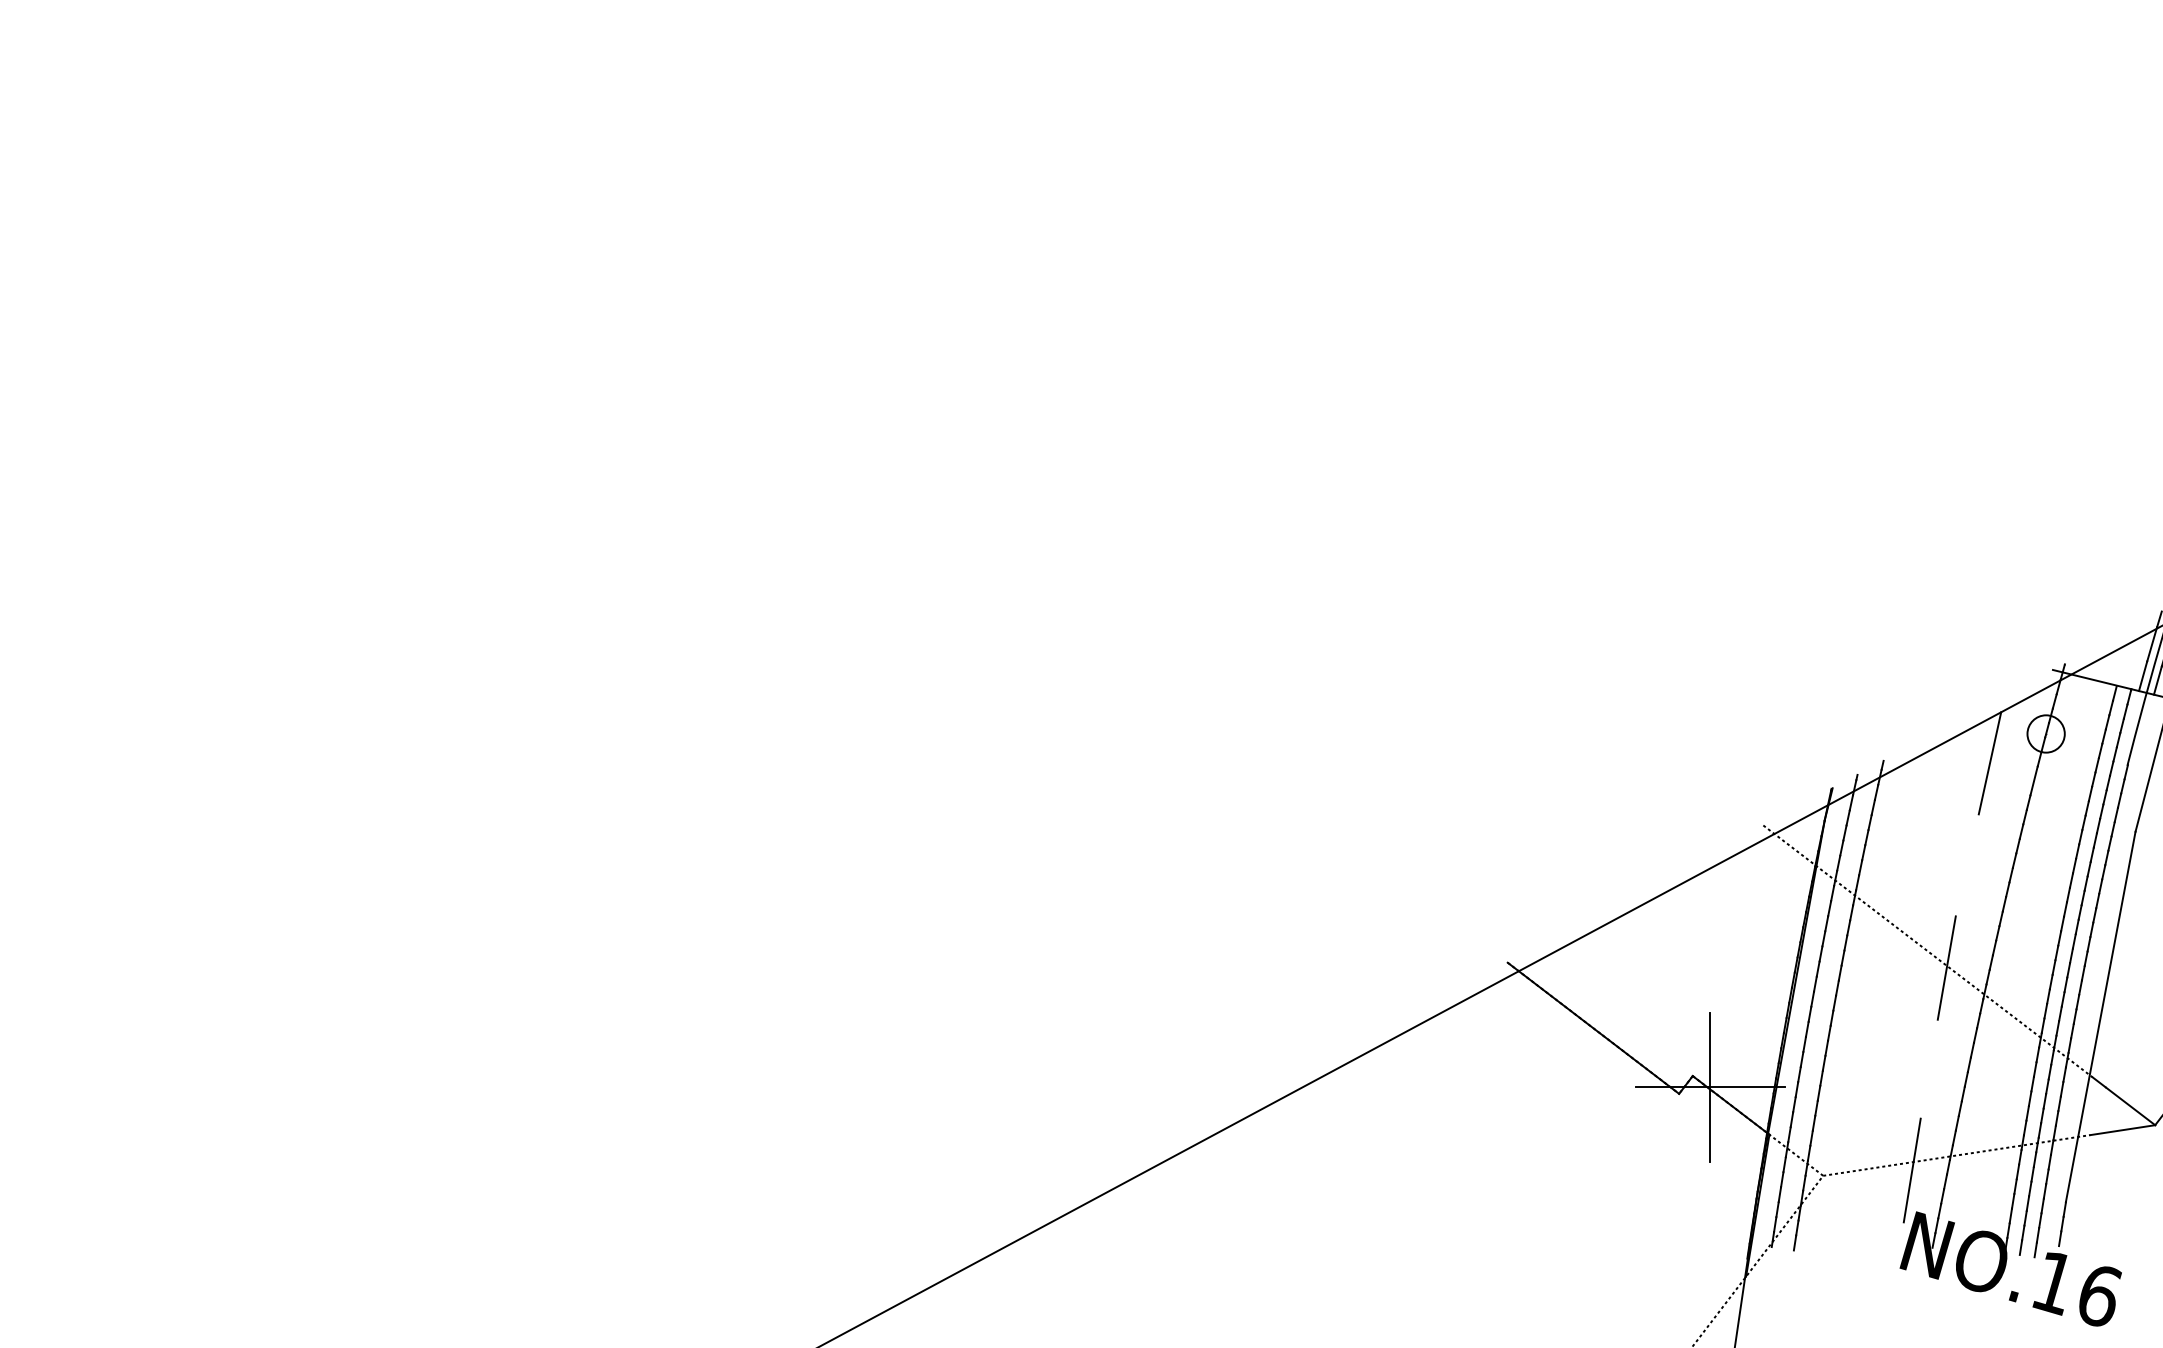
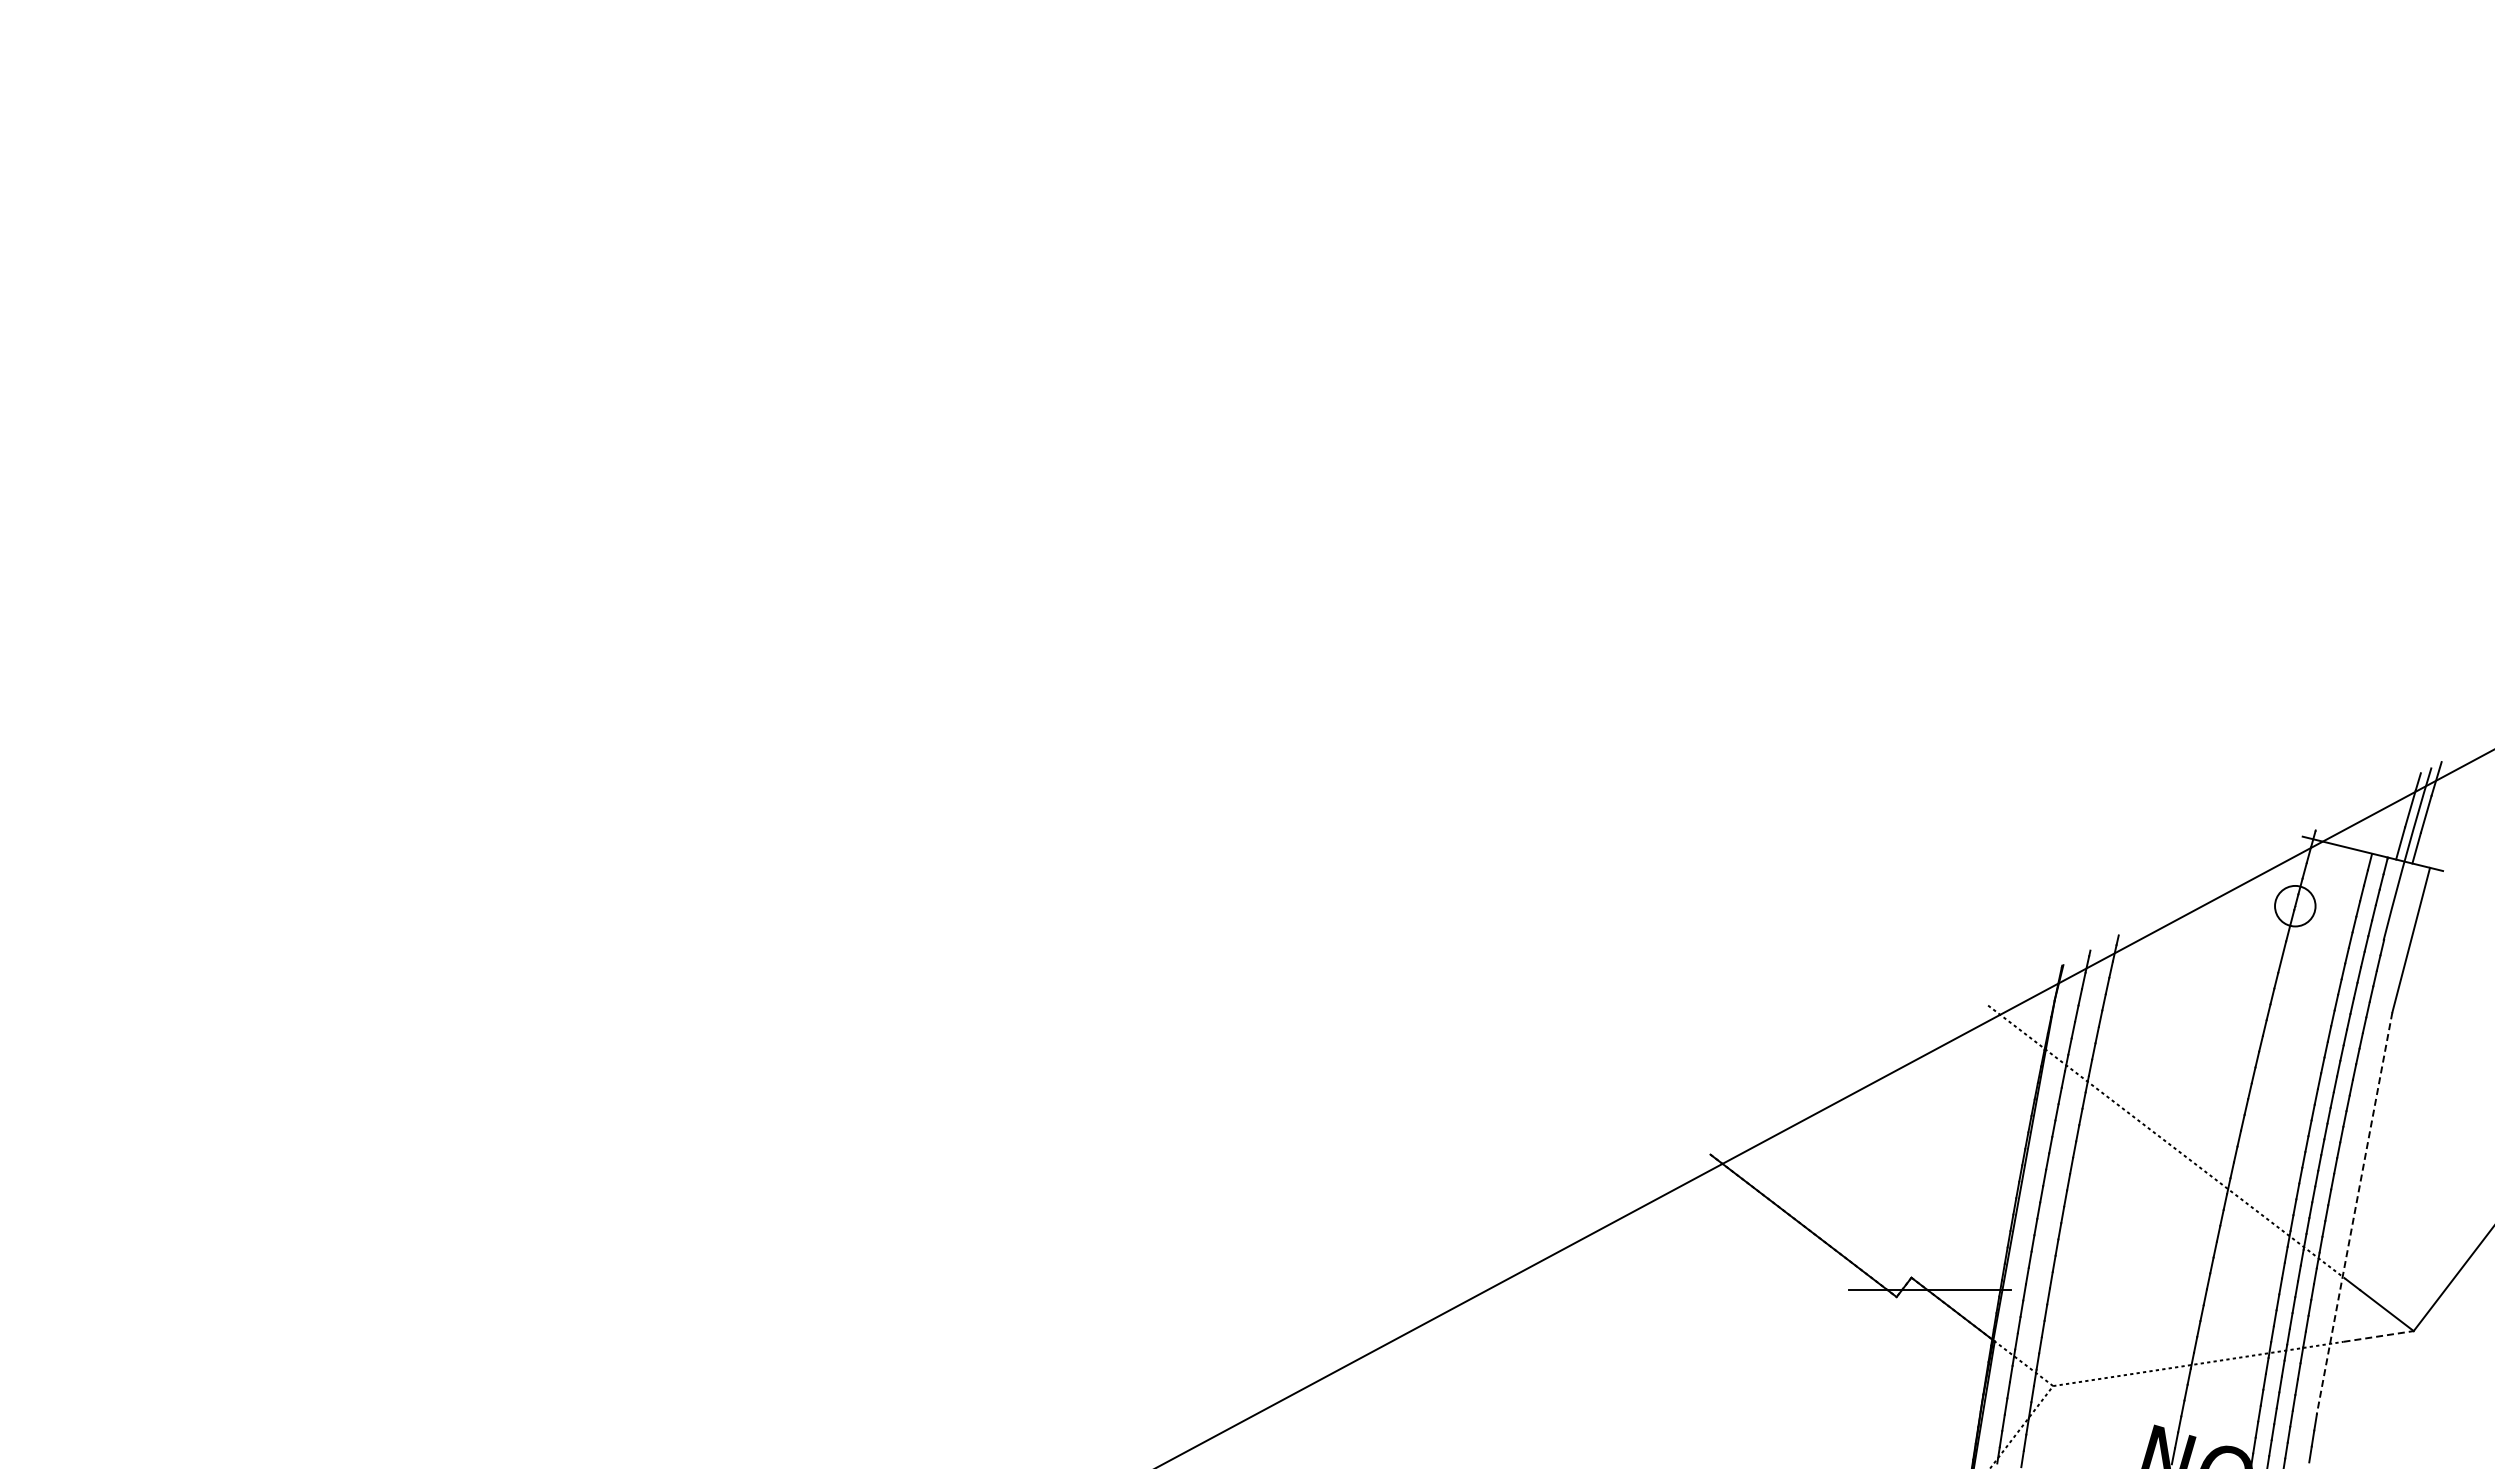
line: (1990, 762) -> (2234, 937), removed
line: (1946, 968) -> (2187, 1160), removed
line: (2100, 1016) -> (2354, 1213), solid -> dashed
line: (1710, 1087) -> (1930, 1290), removed
line: (2122, 1130) -> (2378, 1336), solid -> dashed
line: (1911, 1170) -> (2149, 1380), removed

